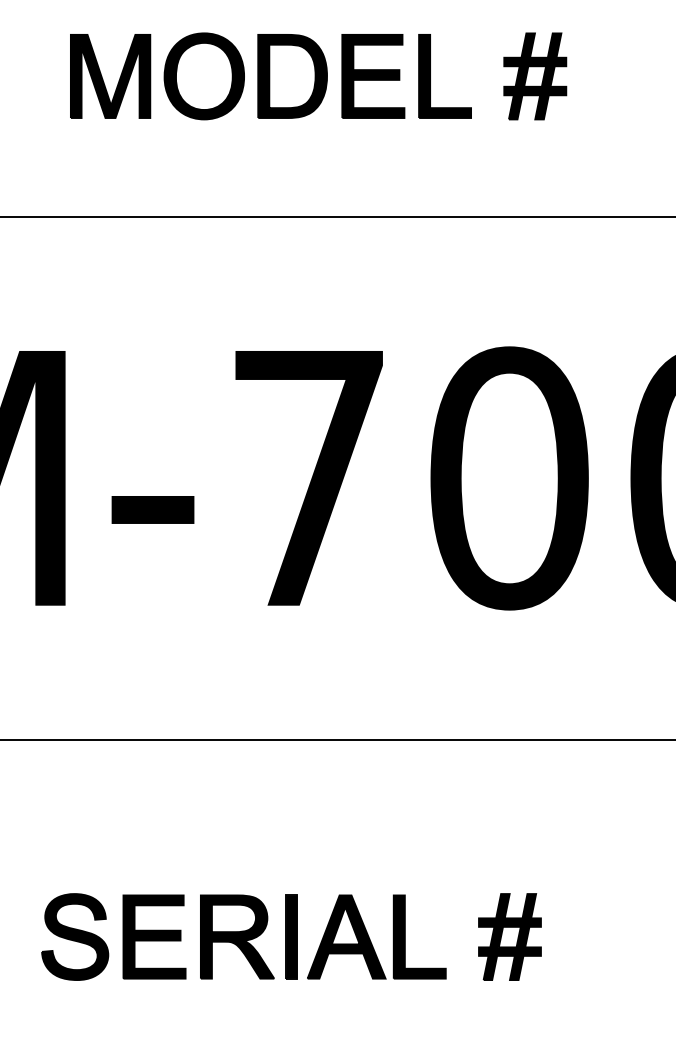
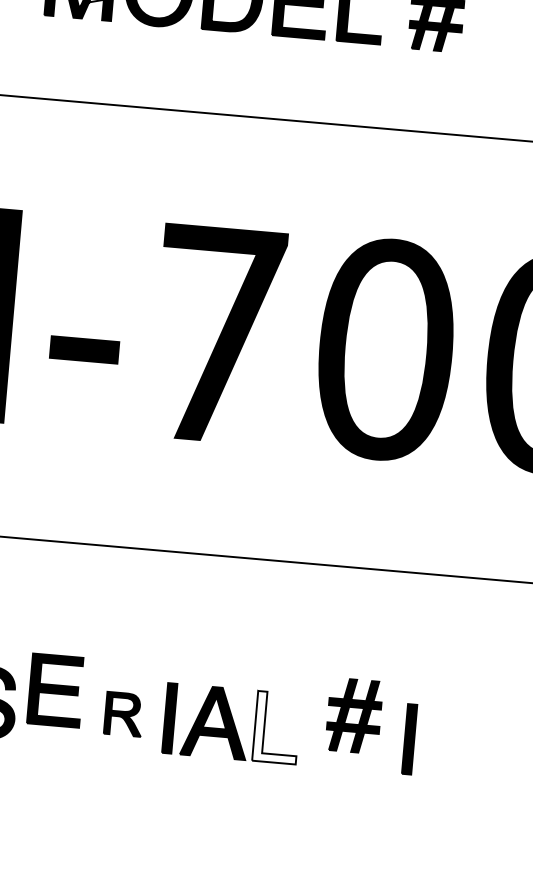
part: (154, 936) -> (56, 690), moved
part: (237, 936) -> (124, 713), size x0.6
fill: (419, 936) -> (276, 727), removed
part: (509, 936) -> (353, 715), moved
part: (577, 936) -> (409, 738), added

